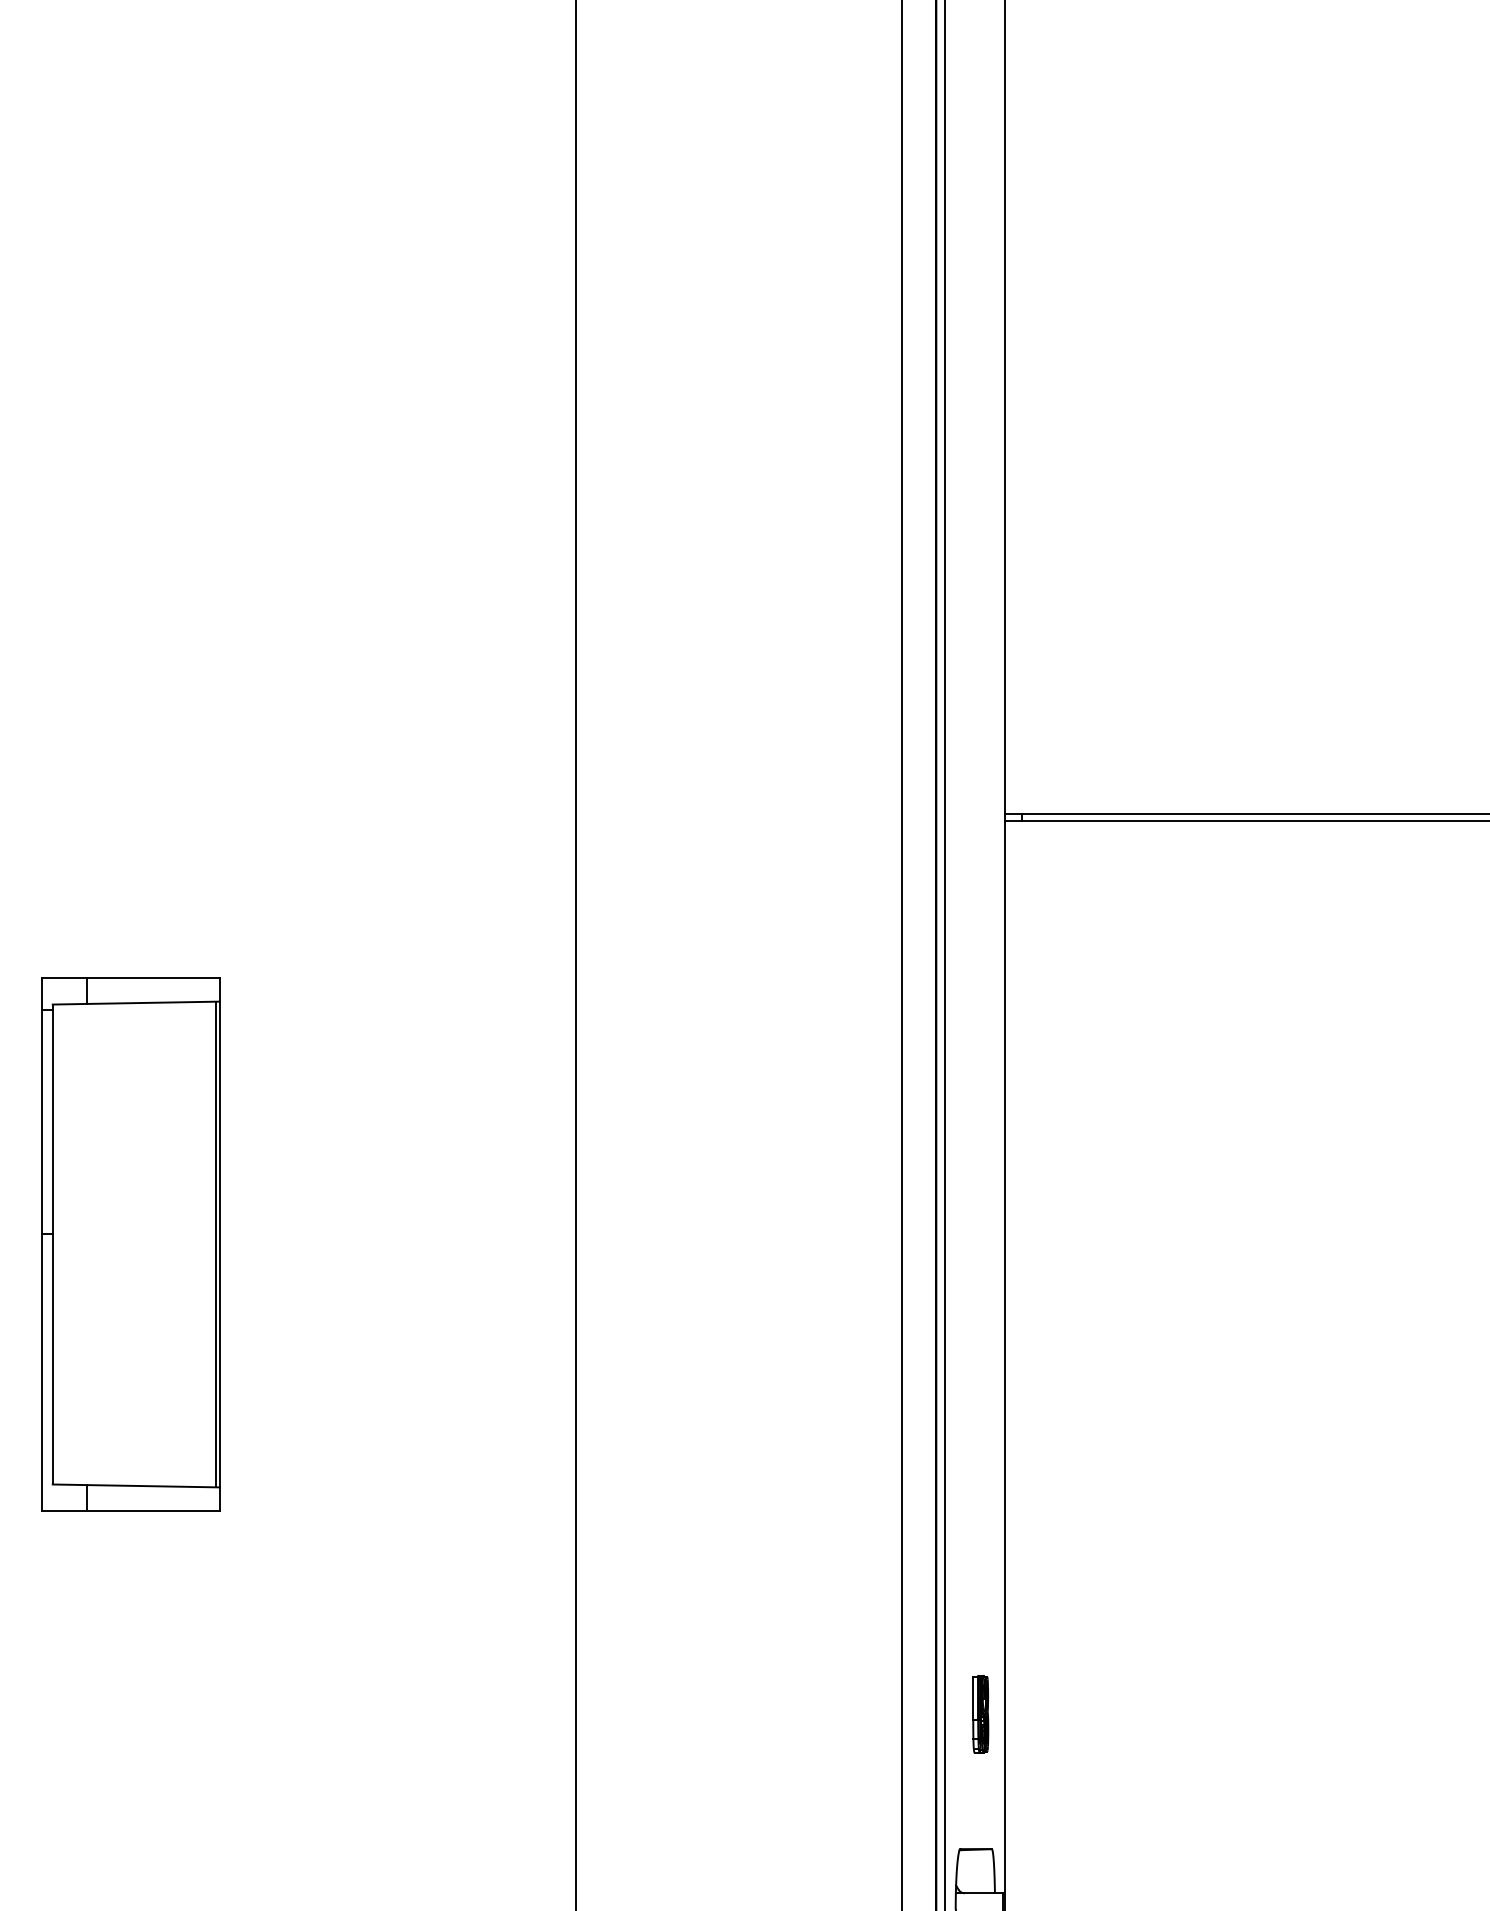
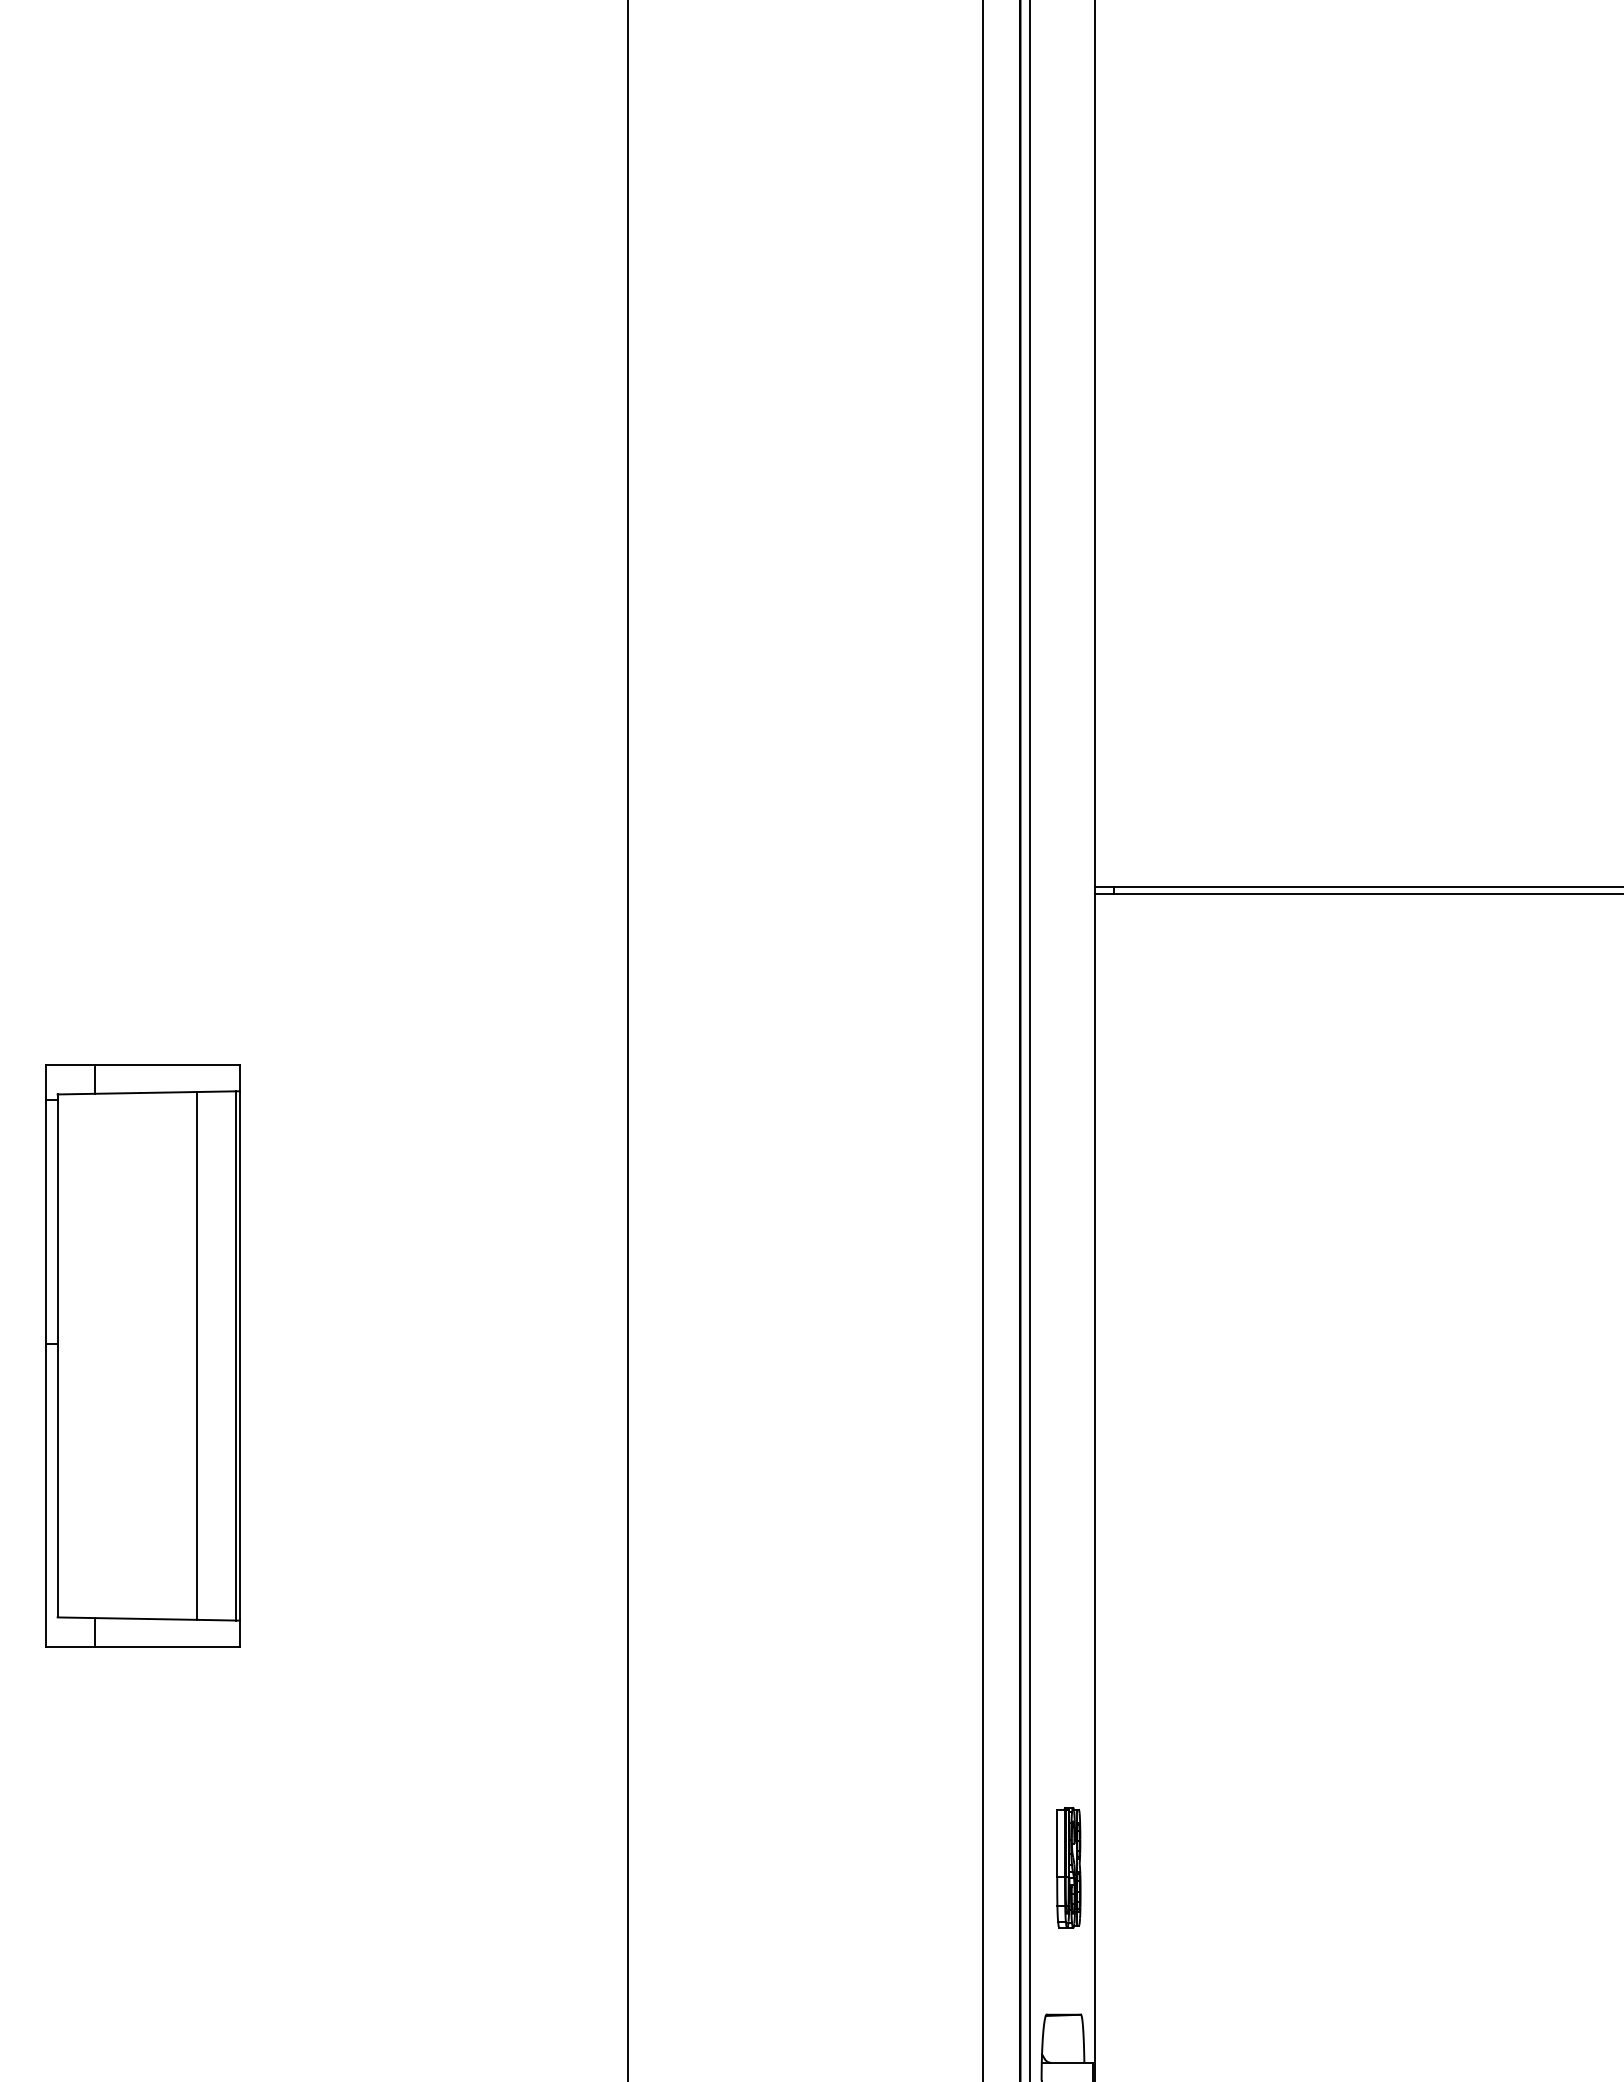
line: (181, 1244) -> (197, 1355), added
part: (980, 1713) -> (1068, 1867), size x1.43

